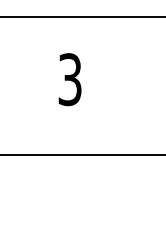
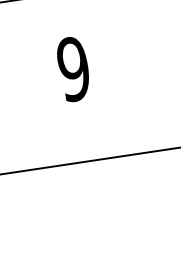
text: (69, 79) -> (72, 69), 3 -> 9

